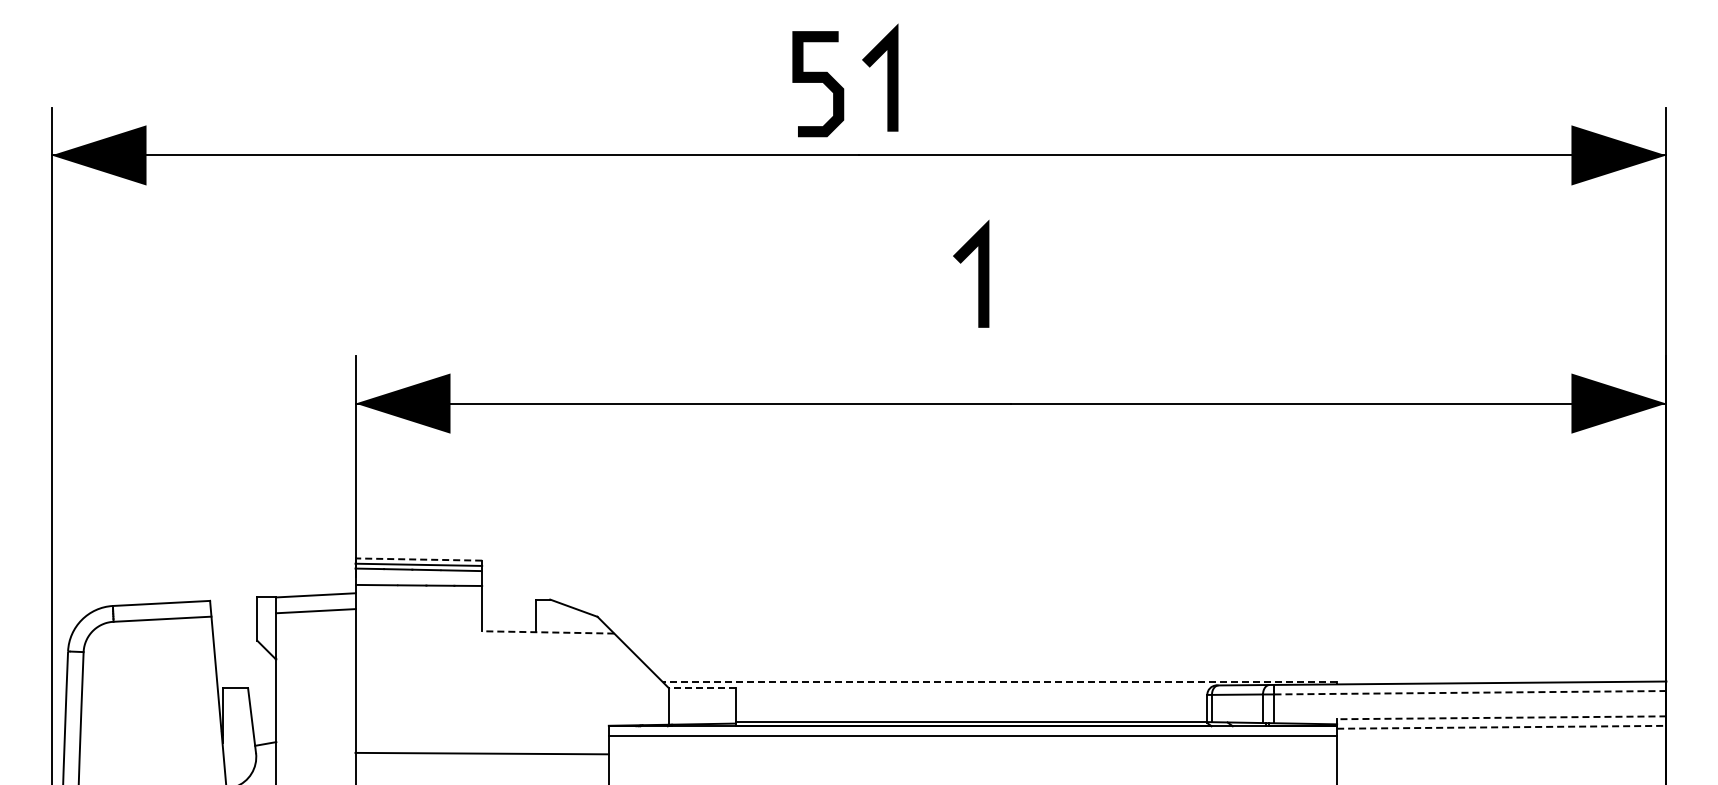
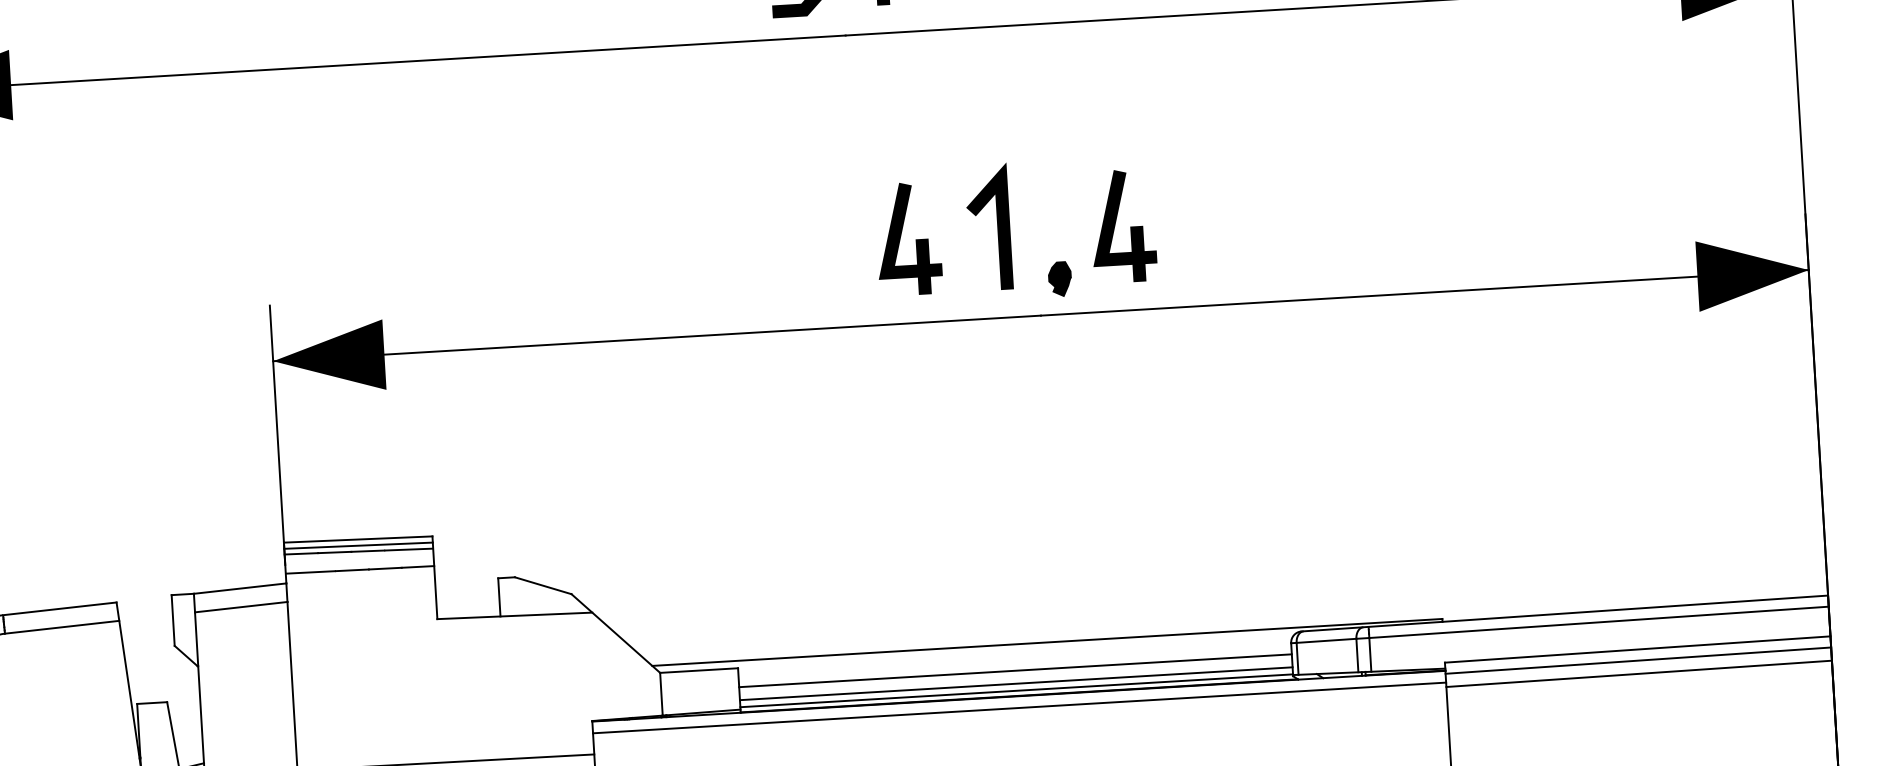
line: (978, 273) -> (997, 226), moved
part: (908, 332) -> (915, 239), added
part: (1091, 332) -> (1130, 226), added
part: (1029, 373) -> (1060, 279), added
line: (418, 559) -> (357, 539), dashed -> solid
line: (547, 632) -> (513, 616), dashed -> solid
line: (999, 681) -> (1046, 641), dashed -> solid
line: (701, 688) -> (698, 670), dashed -> solid
line: (1469, 692) -> (1598, 622), dashed -> solid
line: (971, 704) -> (1015, 670), added
line: (971, 715) -> (1016, 683), added
line: (1501, 717) -> (1637, 649), dashed -> solid
line: (1501, 727) -> (1638, 660), dashed -> solid
line: (1501, 738) -> (1638, 673), added

